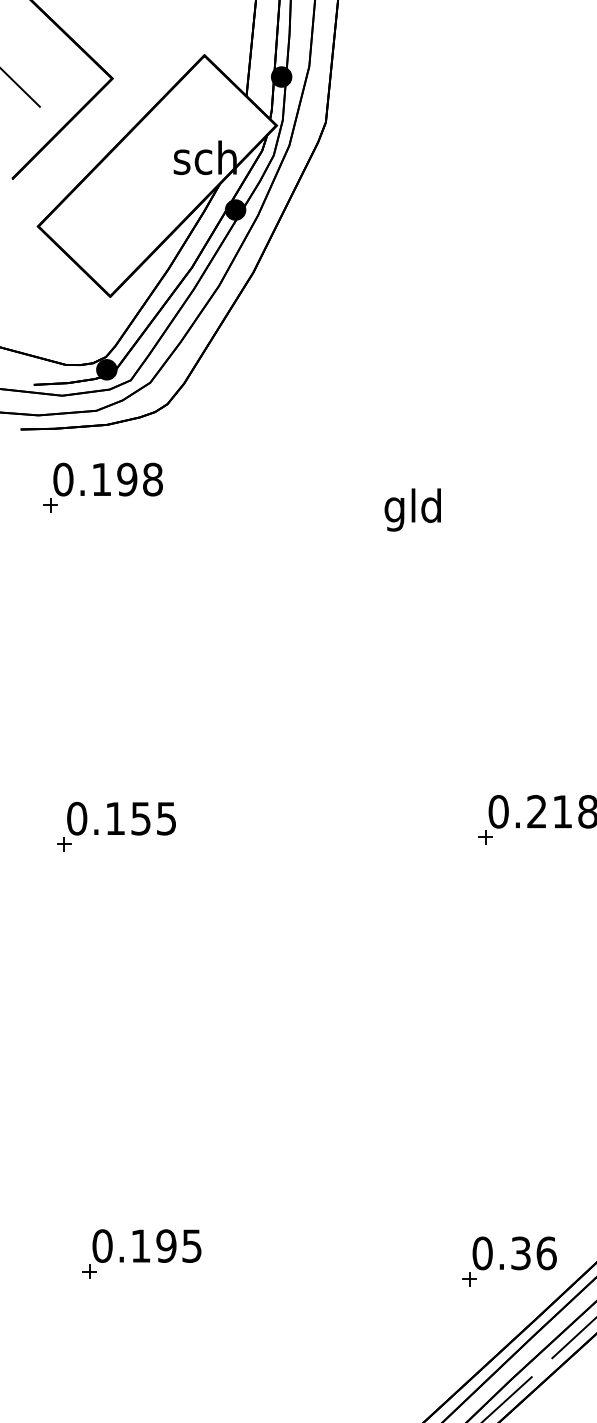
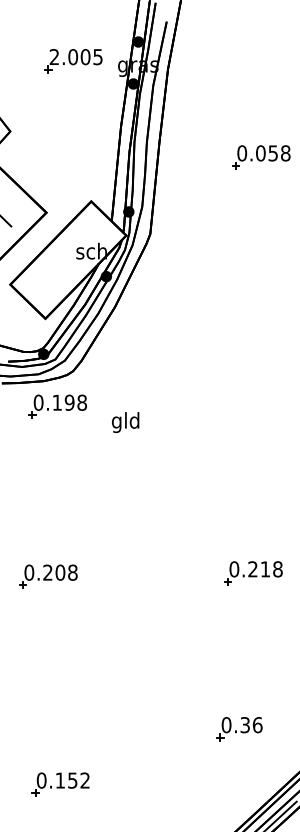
part: (102, 487) -> (57, 406), moved
text: (412, 509) -> (125, 422), moved
text: (141, 818) -> (60, 572), 0.155 -> 0.208
text: (178, 1245) -> (78, 780), 0.195 -> 0.152
part: (509, 1262) -> (239, 729), moved

